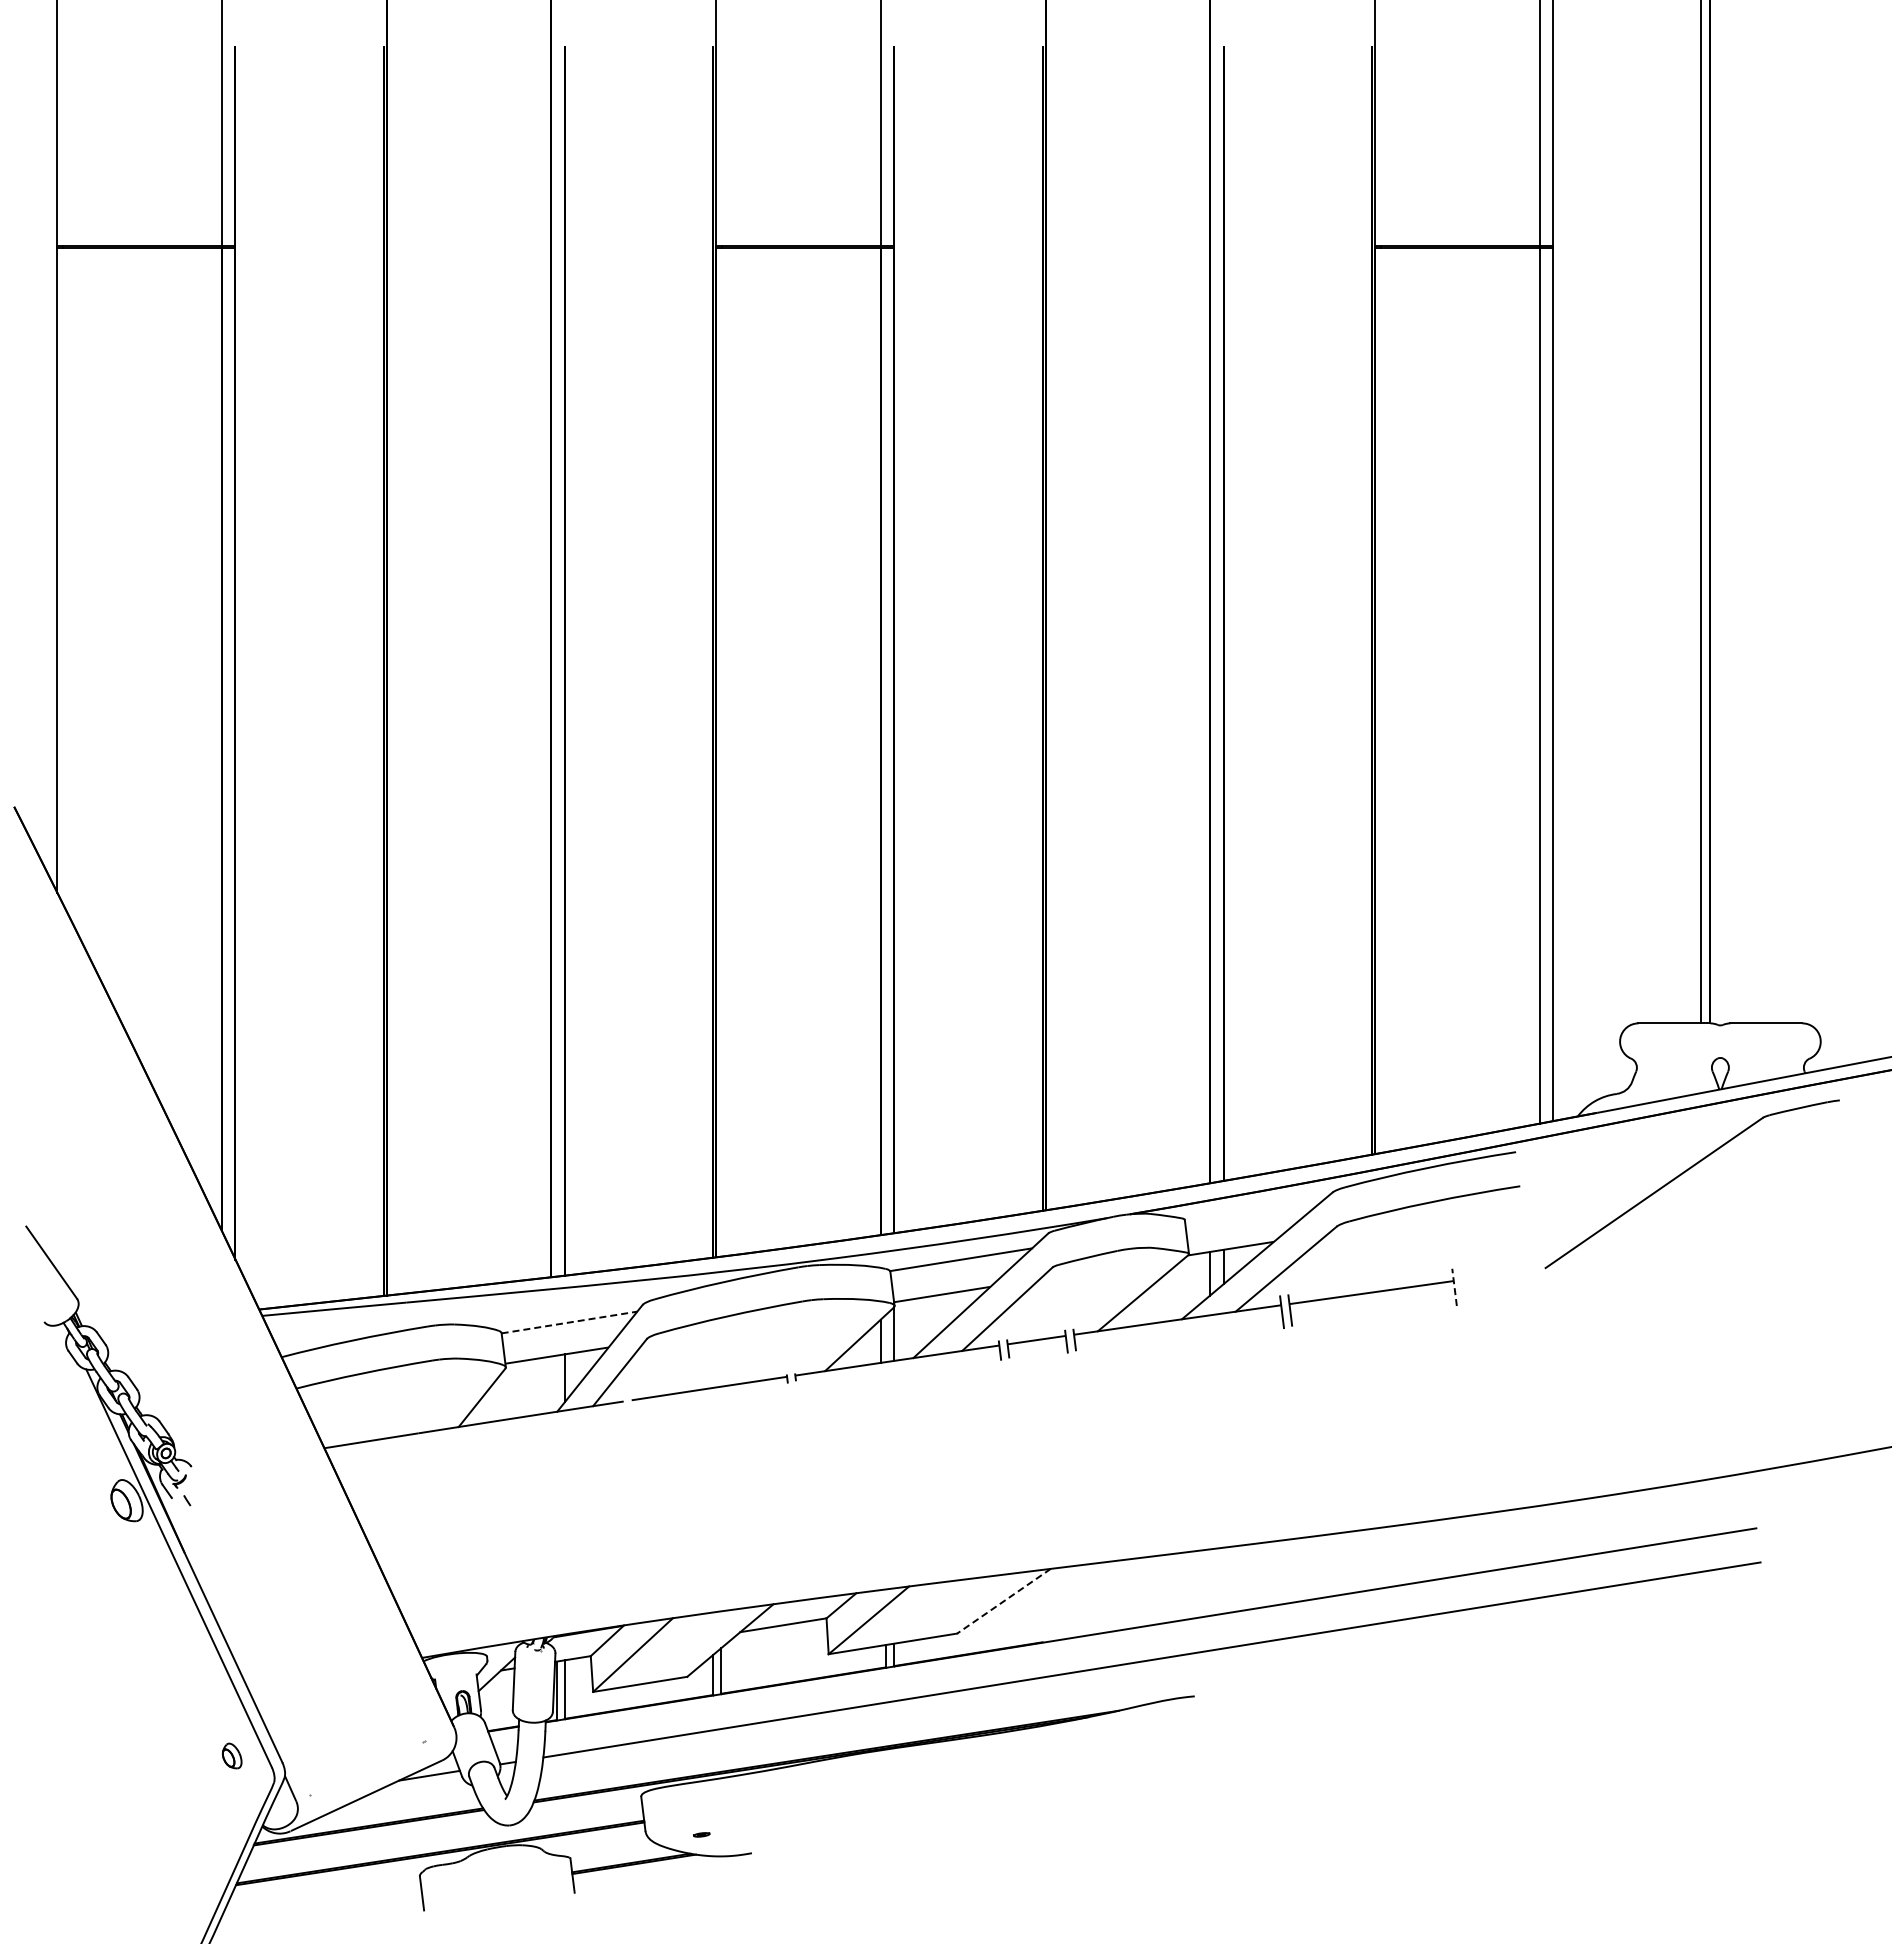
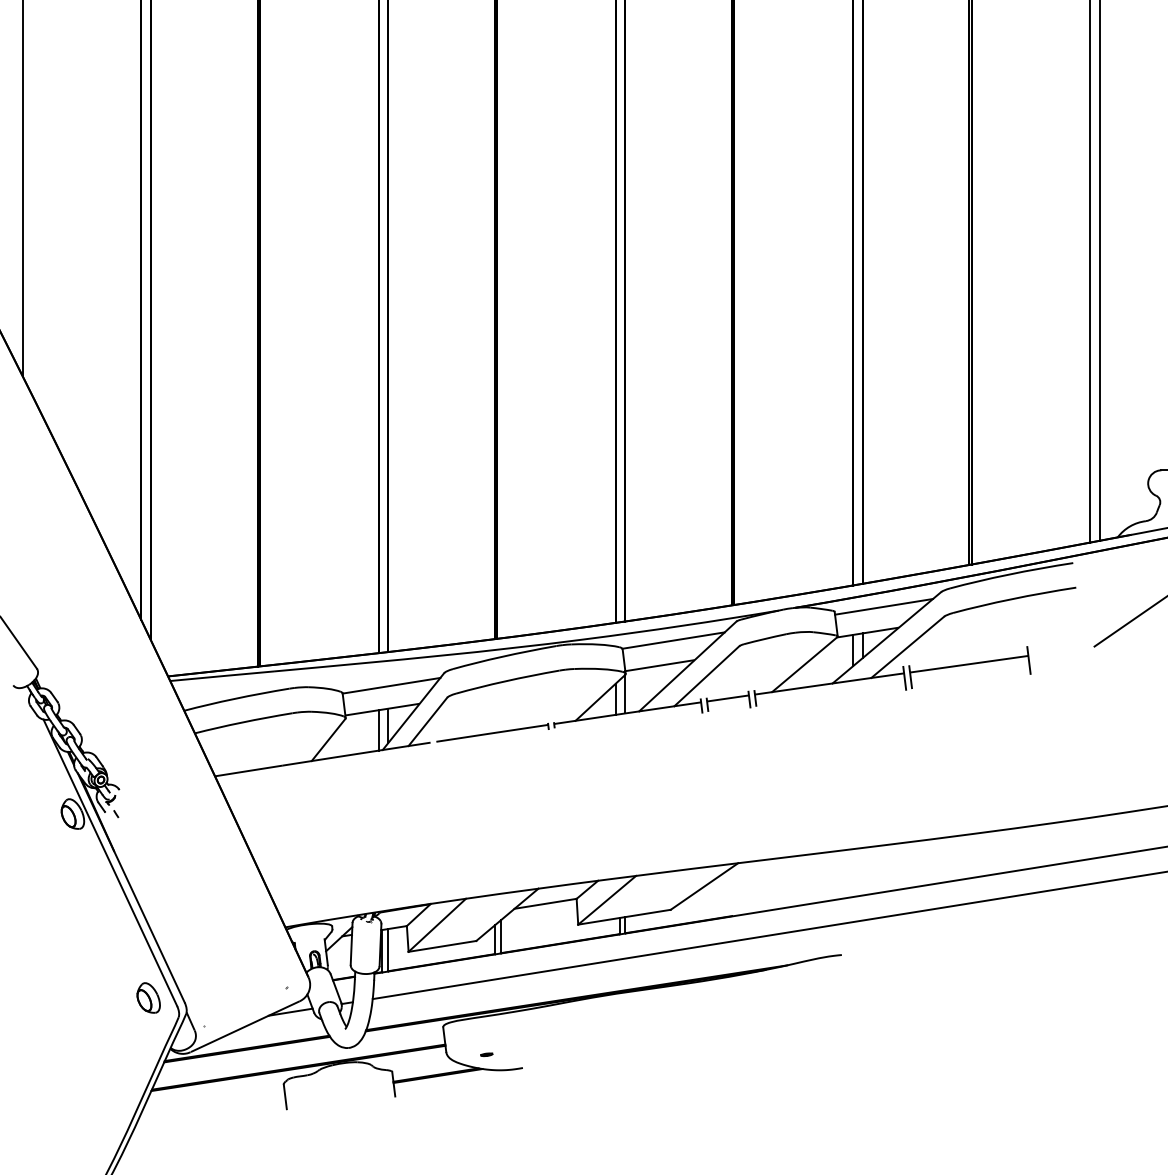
line: (1253, 1212) -> (884, 606), added
line: (1454, 1287) -> (1028, 660), dashed -> solid
line: (569, 1322) -> (391, 685), dashed -> solid
line: (551, 1384) -> (378, 730), added
line: (1004, 1601) -> (704, 886), dashed -> solid
part: (231, 1755) -> (148, 997), size x1.67

